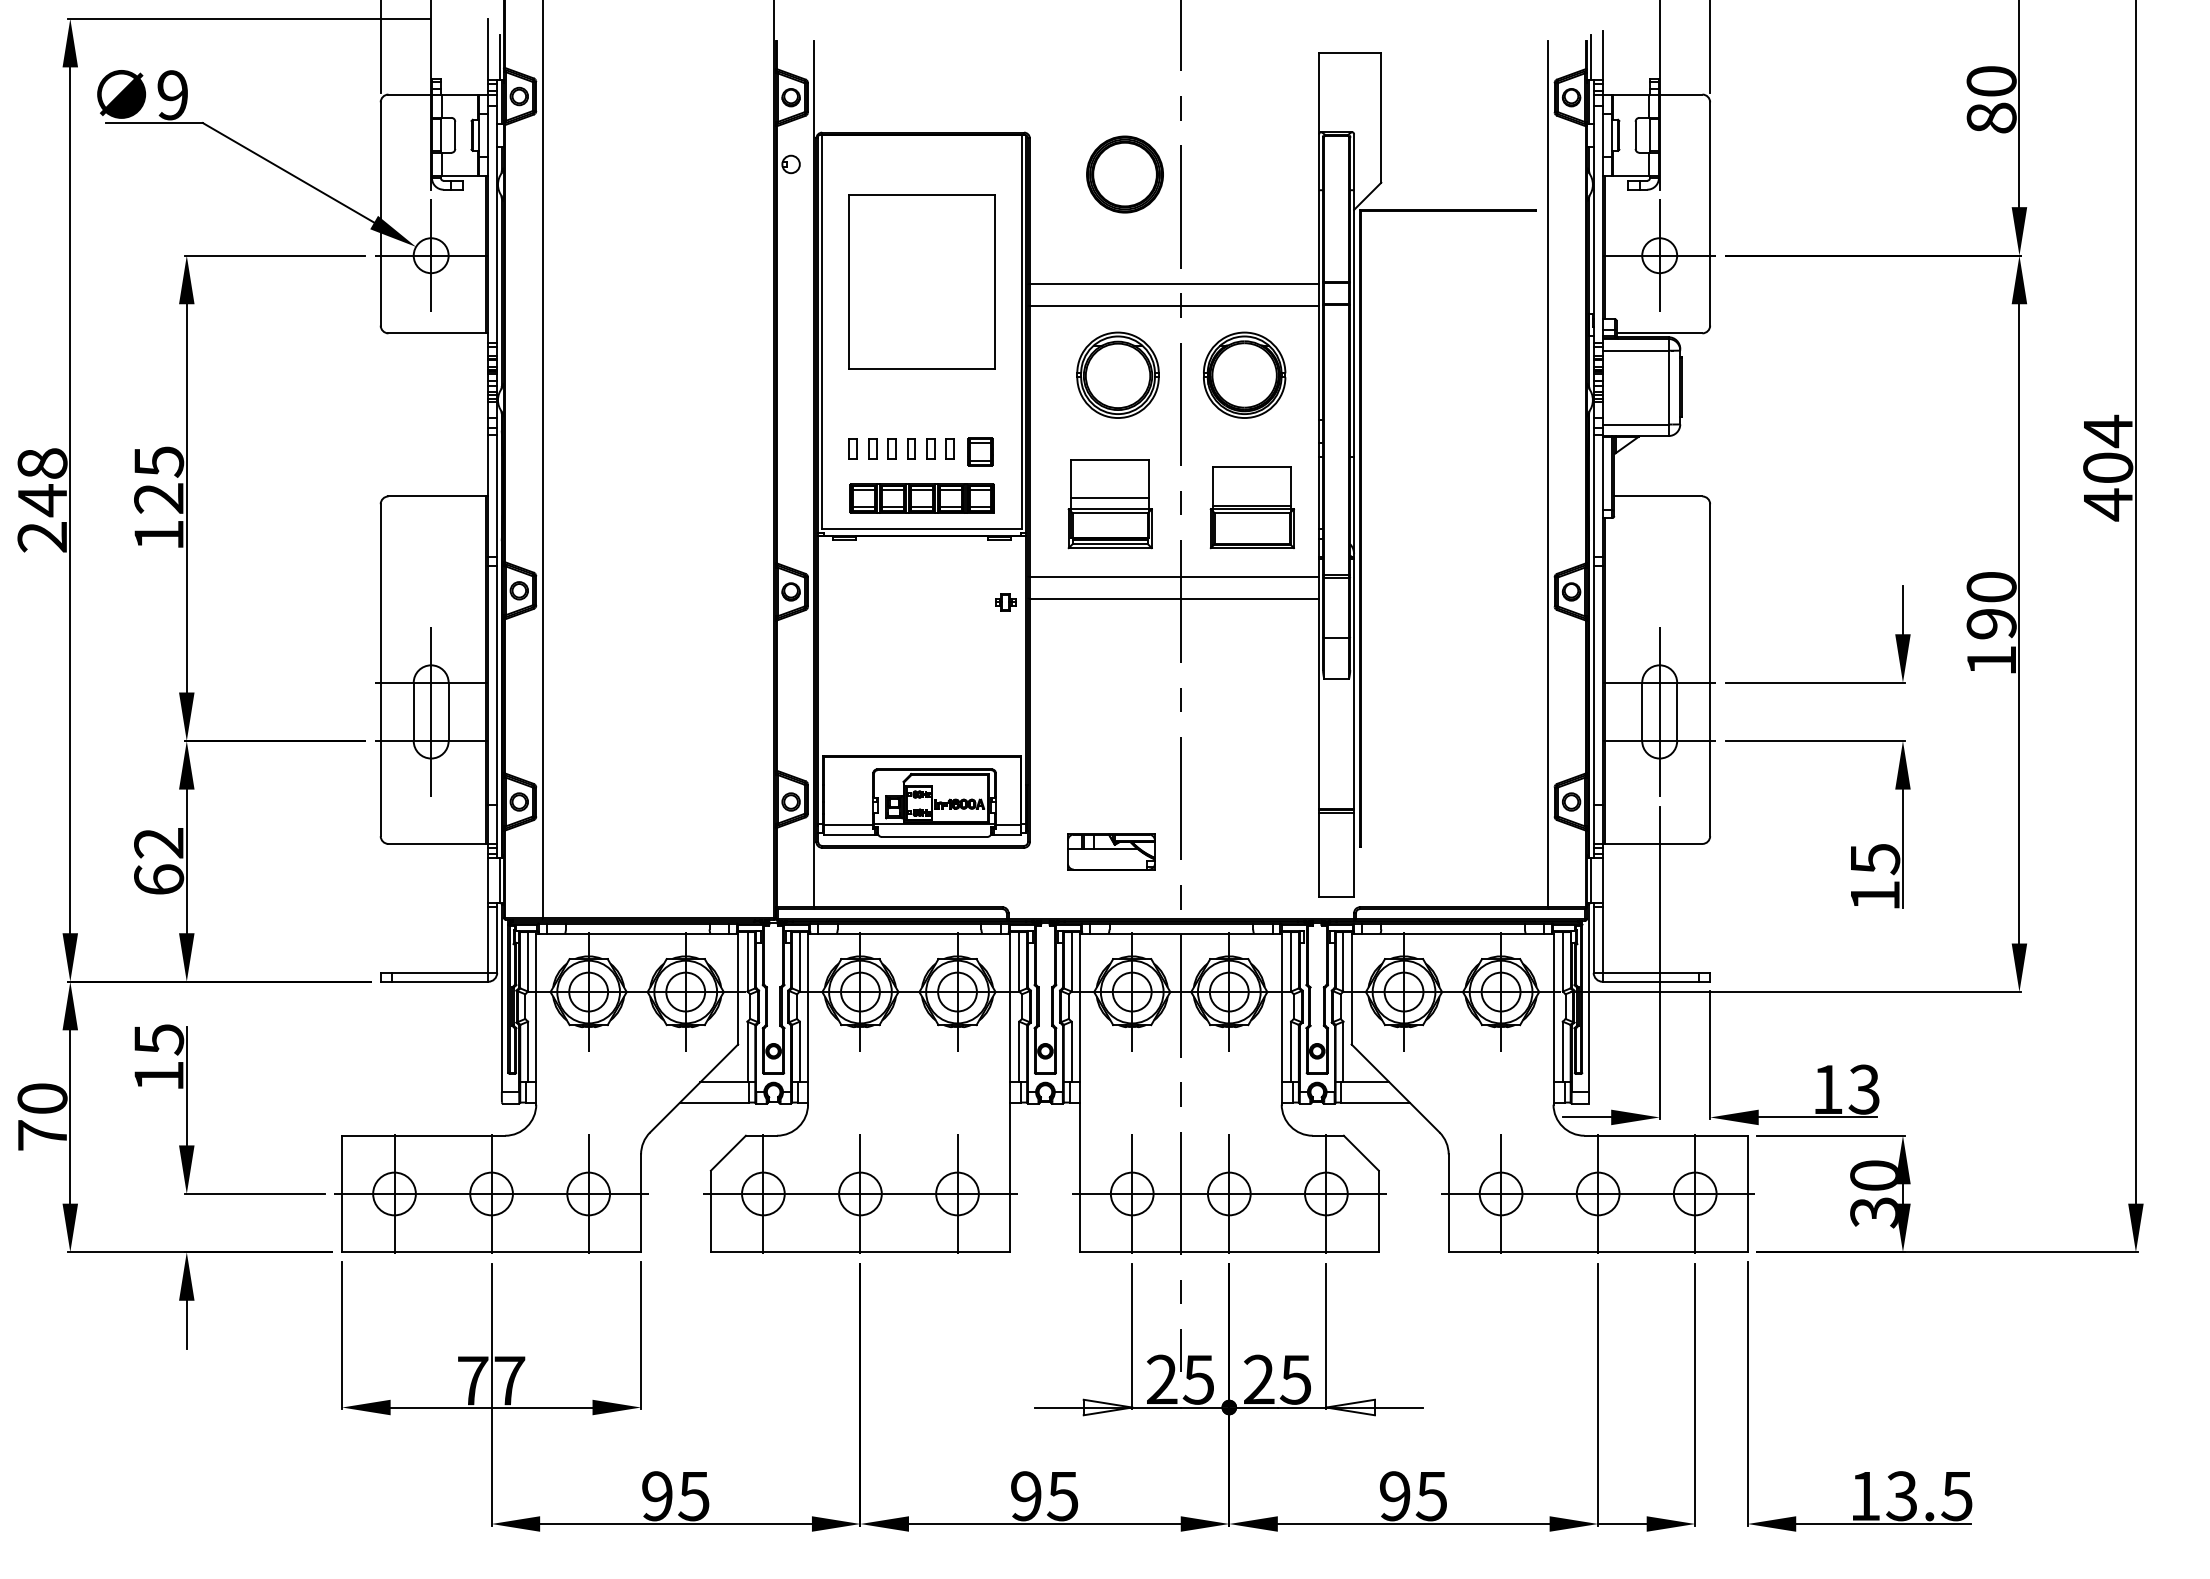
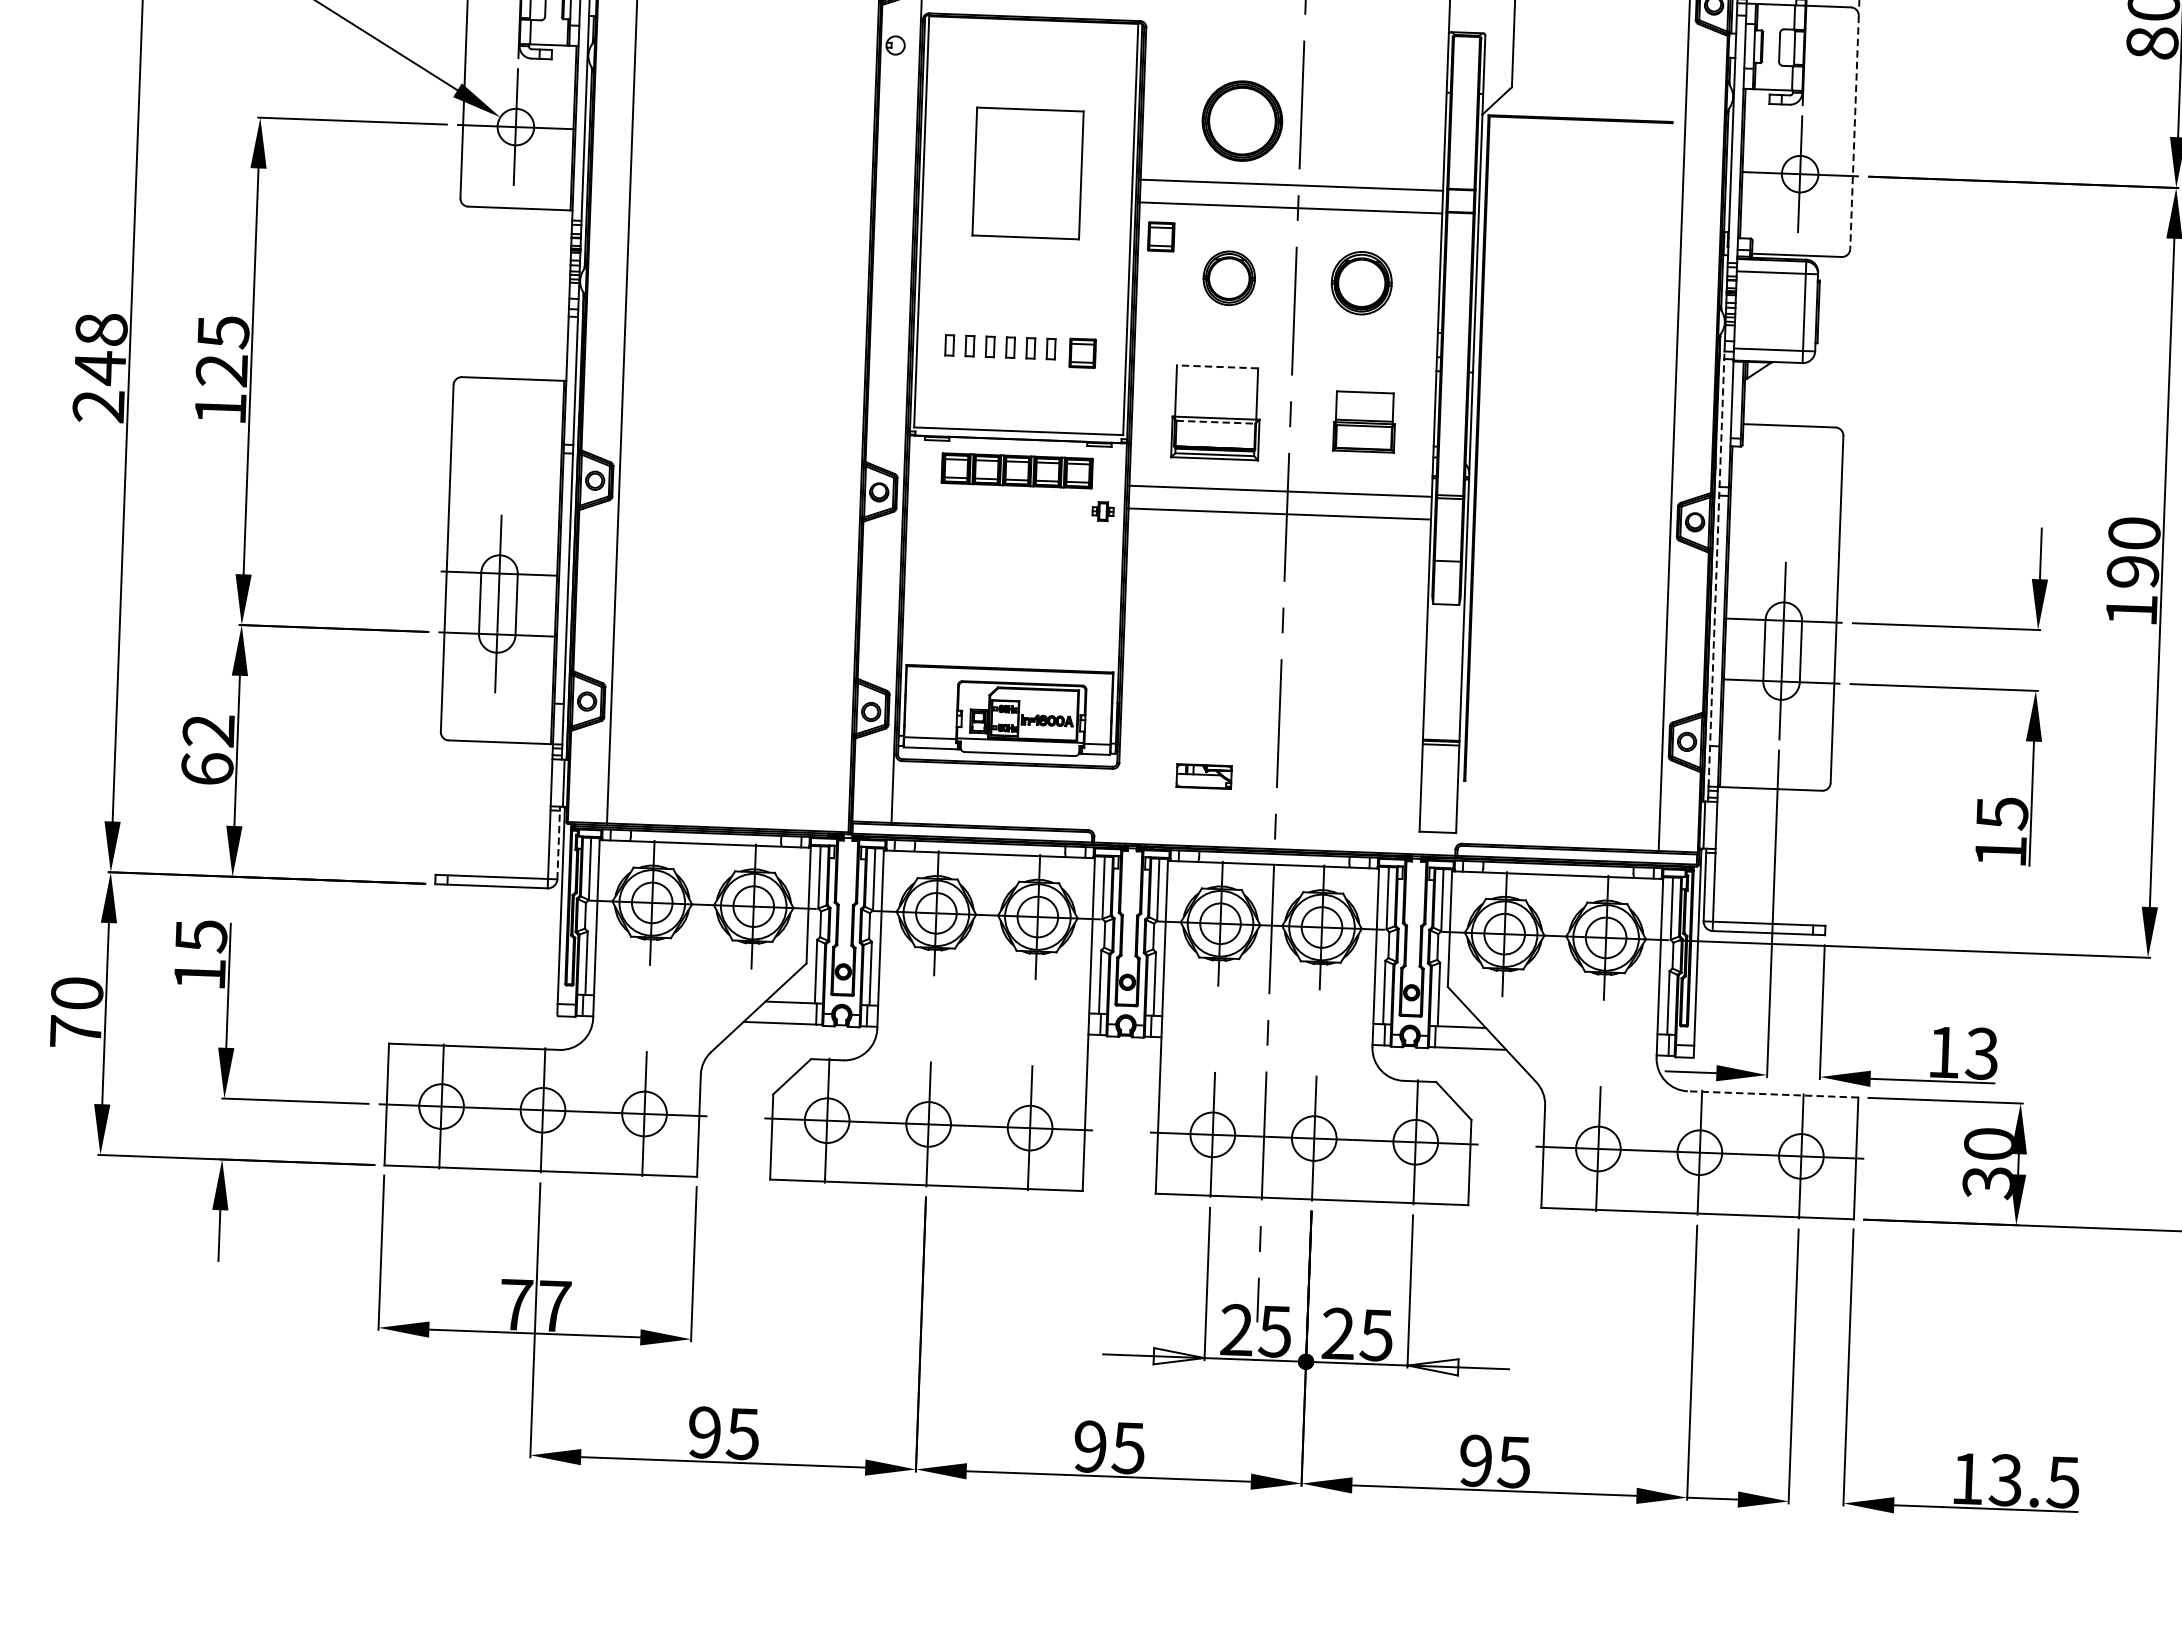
part: (1124, 174) -> (1241, 121), moved
line: (1710, 213) -> (1854, 132), solid -> dashed
part: (921, 281) -> (1027, 172), size x0.7
part: (1051, 337) -> (1161, 236), added
part: (1117, 374) -> (1228, 277), size x0.6
part: (1244, 374) -> (1361, 282), size x0.7
line: (1109, 460) -> (1217, 367), solid -> dashed
part: (921, 498) -> (1016, 470), moved
line: (1109, 498) -> (1215, 406), removed
part: (1251, 507) -> (1363, 421), size x0.7
line: (1110, 513) -> (1216, 422), solid -> dashed
line: (1593, 635) -> (1716, 568), solid -> dashed
part: (1111, 851) -> (1204, 776), size x0.6
line: (497, 938) -> (559, 843), solid -> dashed
line: (1666, 1135) -> (1773, 1094), solid -> dashed

